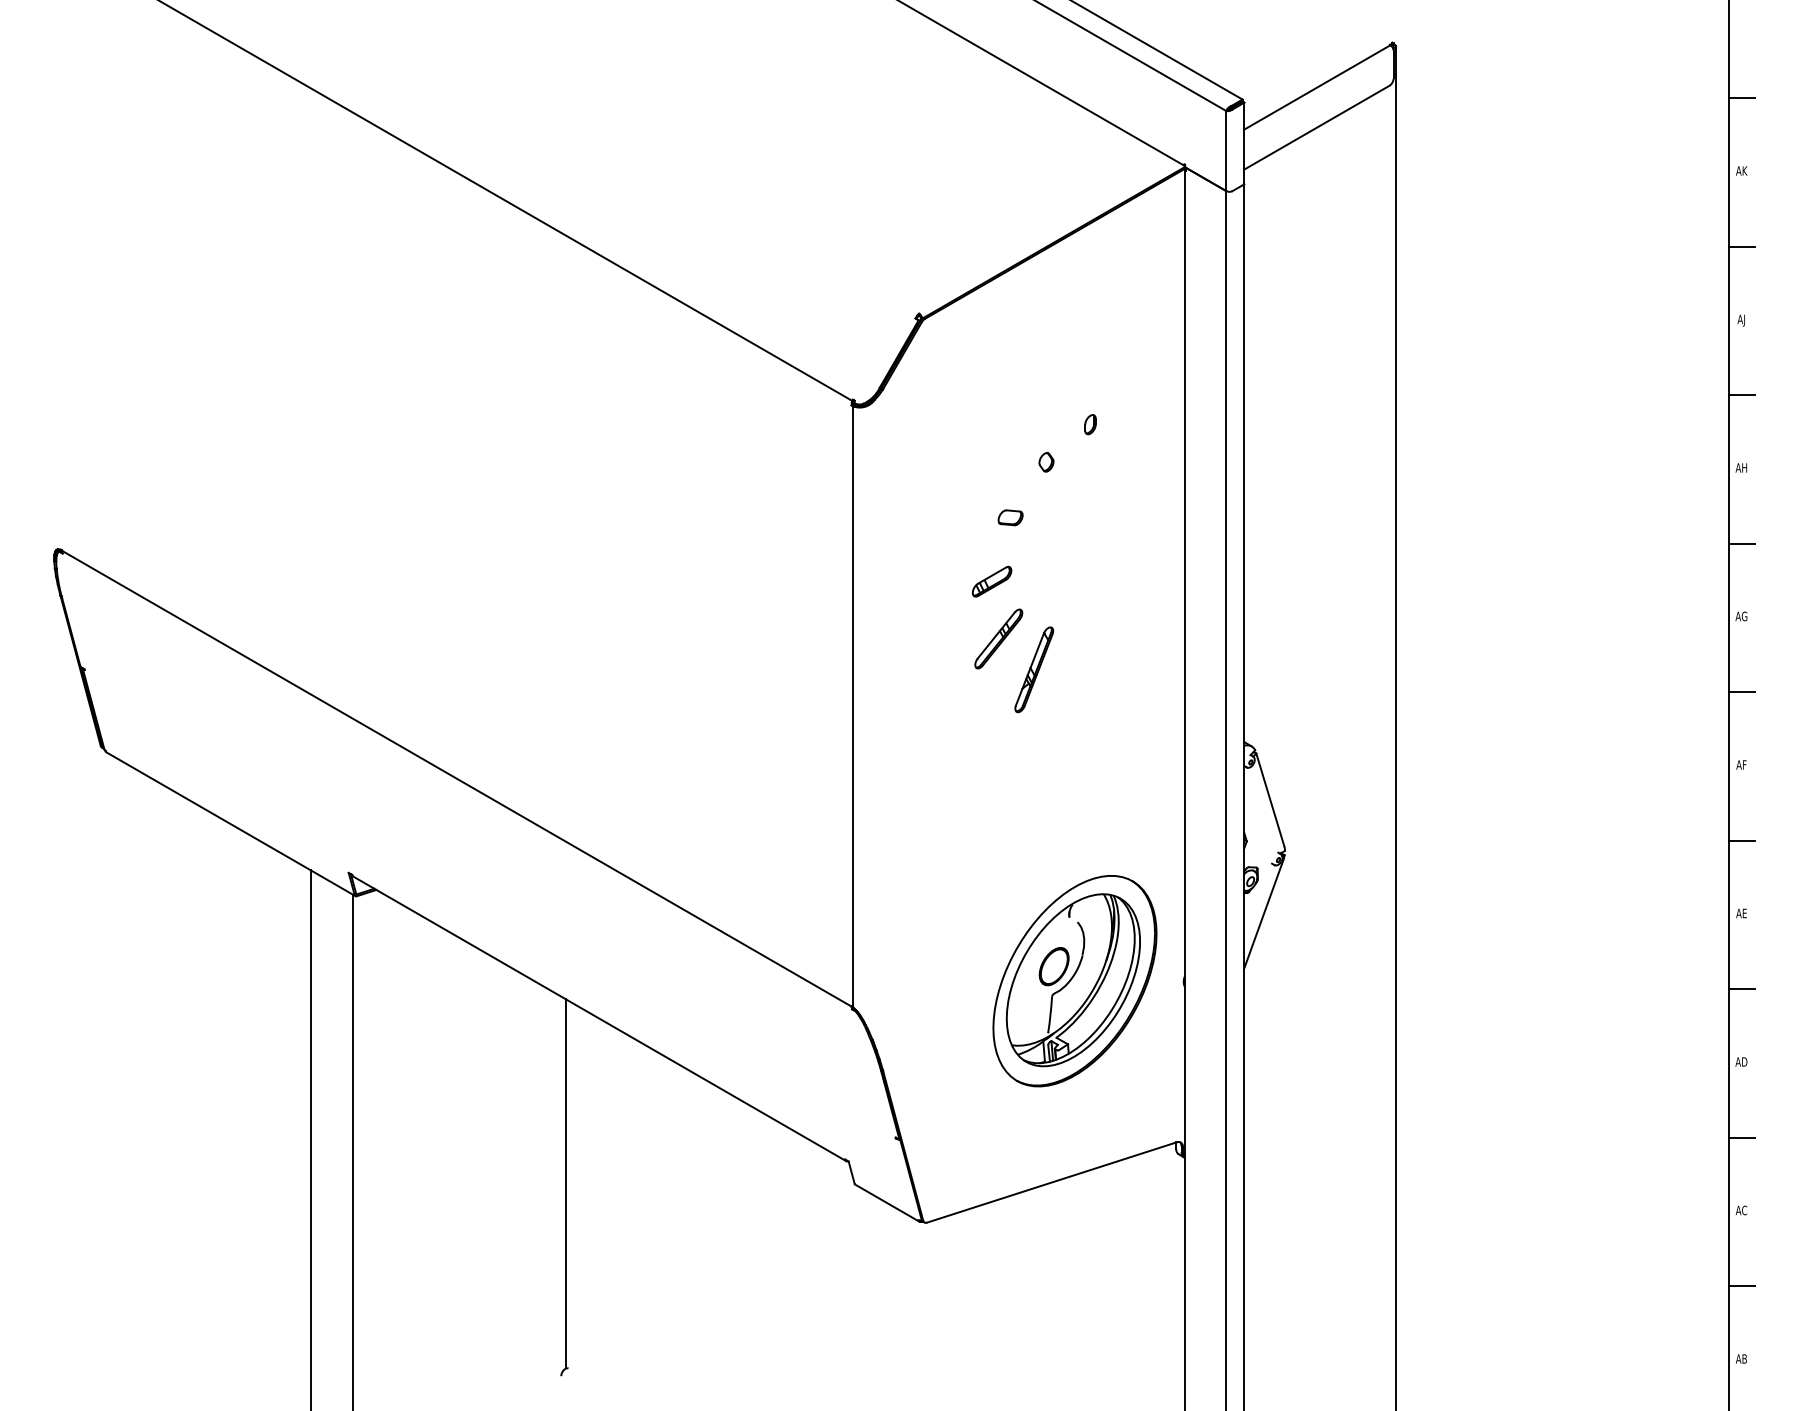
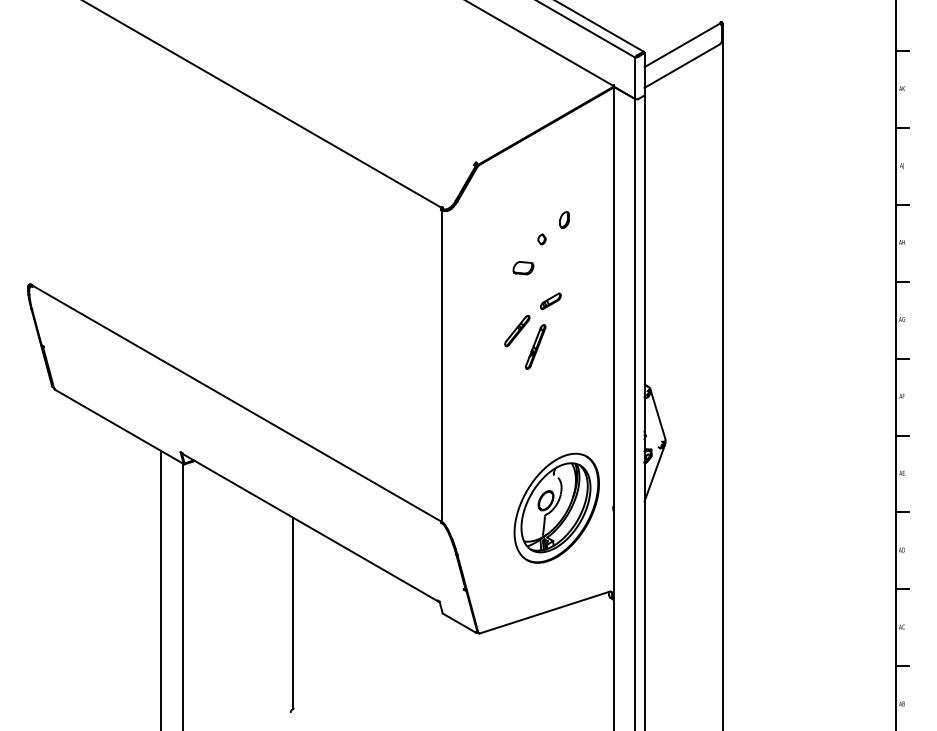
part: (1089, 423) -> (564, 219), size x1.6
part: (1010, 518) -> (523, 268), size x1.6
part: (991, 580) -> (550, 300), moved

